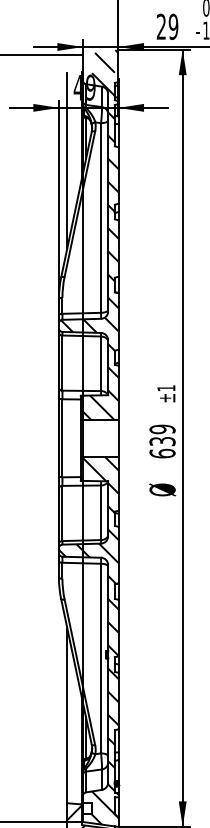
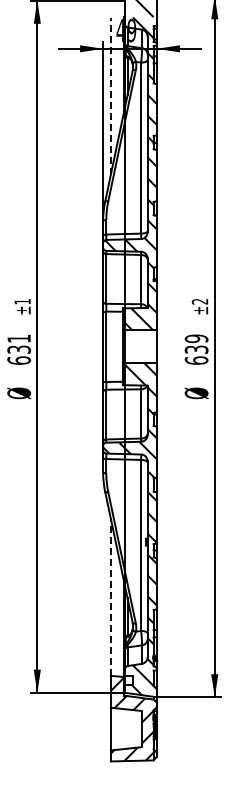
line: (67, 160) -> (110, 96), solid -> dashed
text: (165, 388) -> (199, 301), ±1 -> ±2
line: (67, 716) -> (110, 597), solid -> dashed

